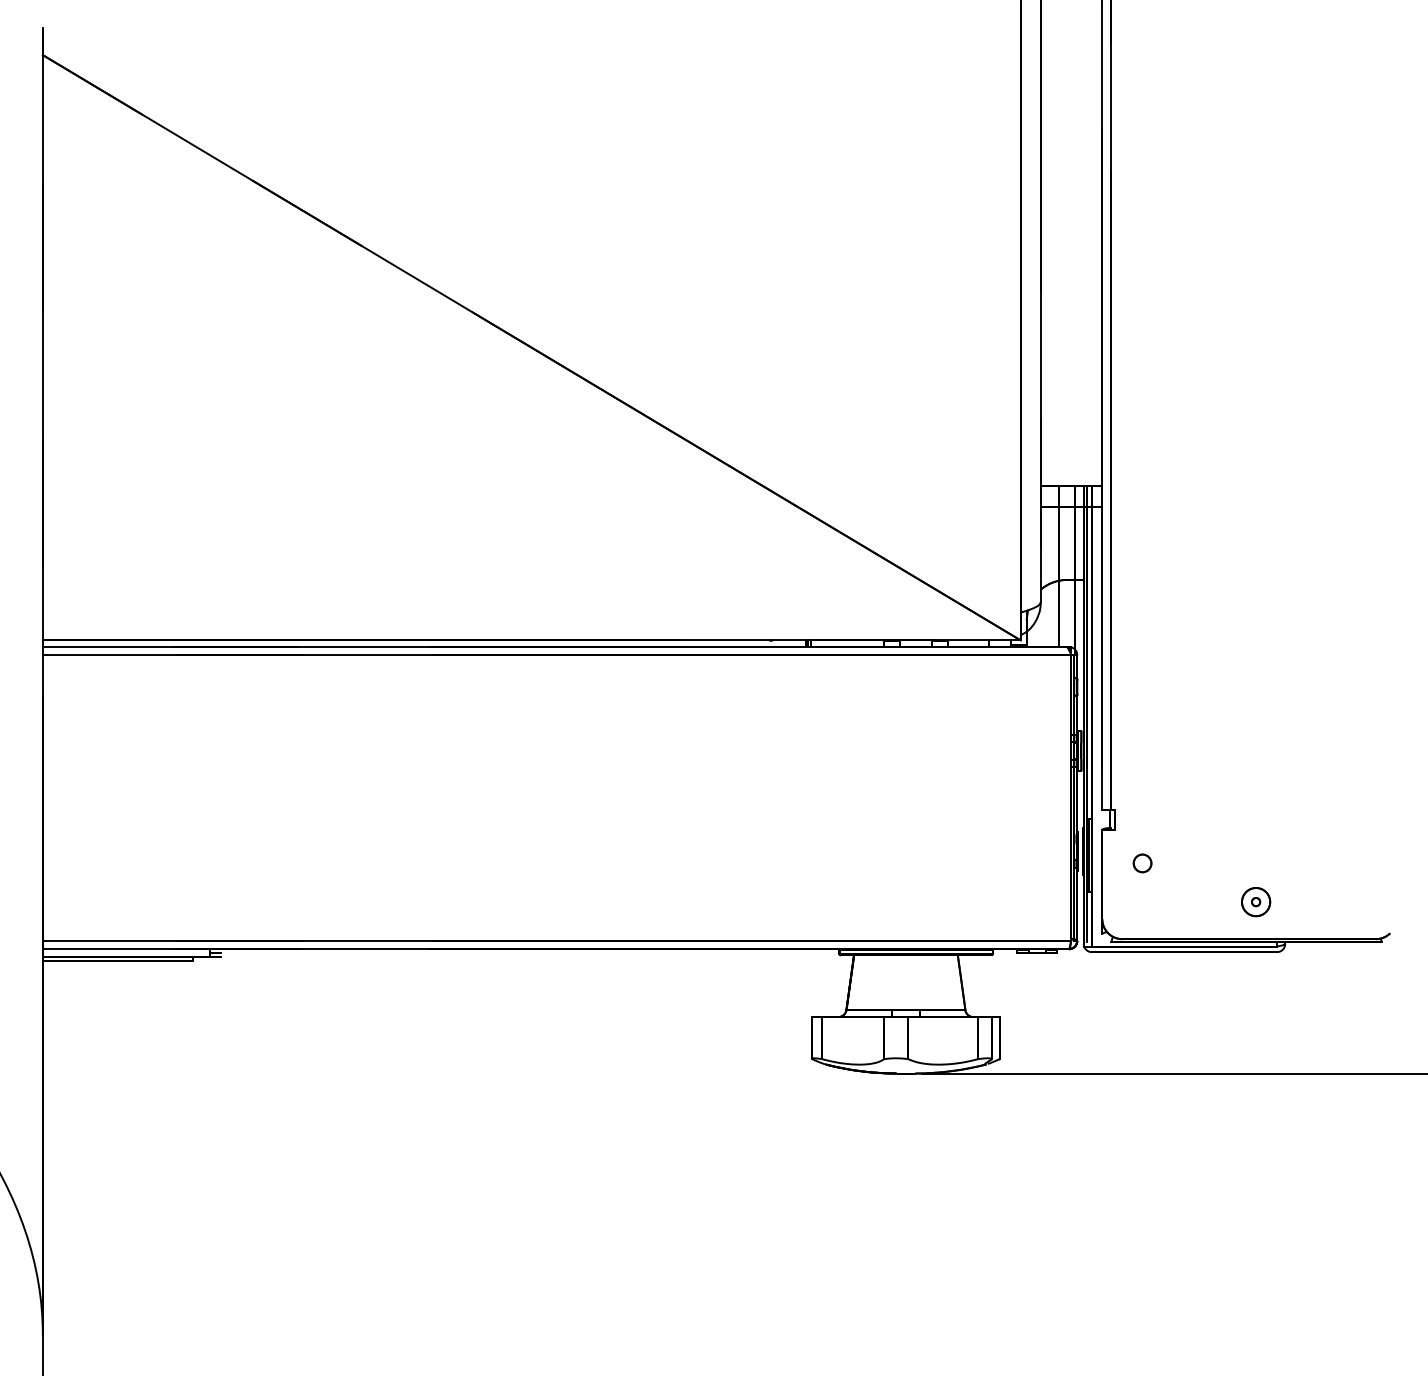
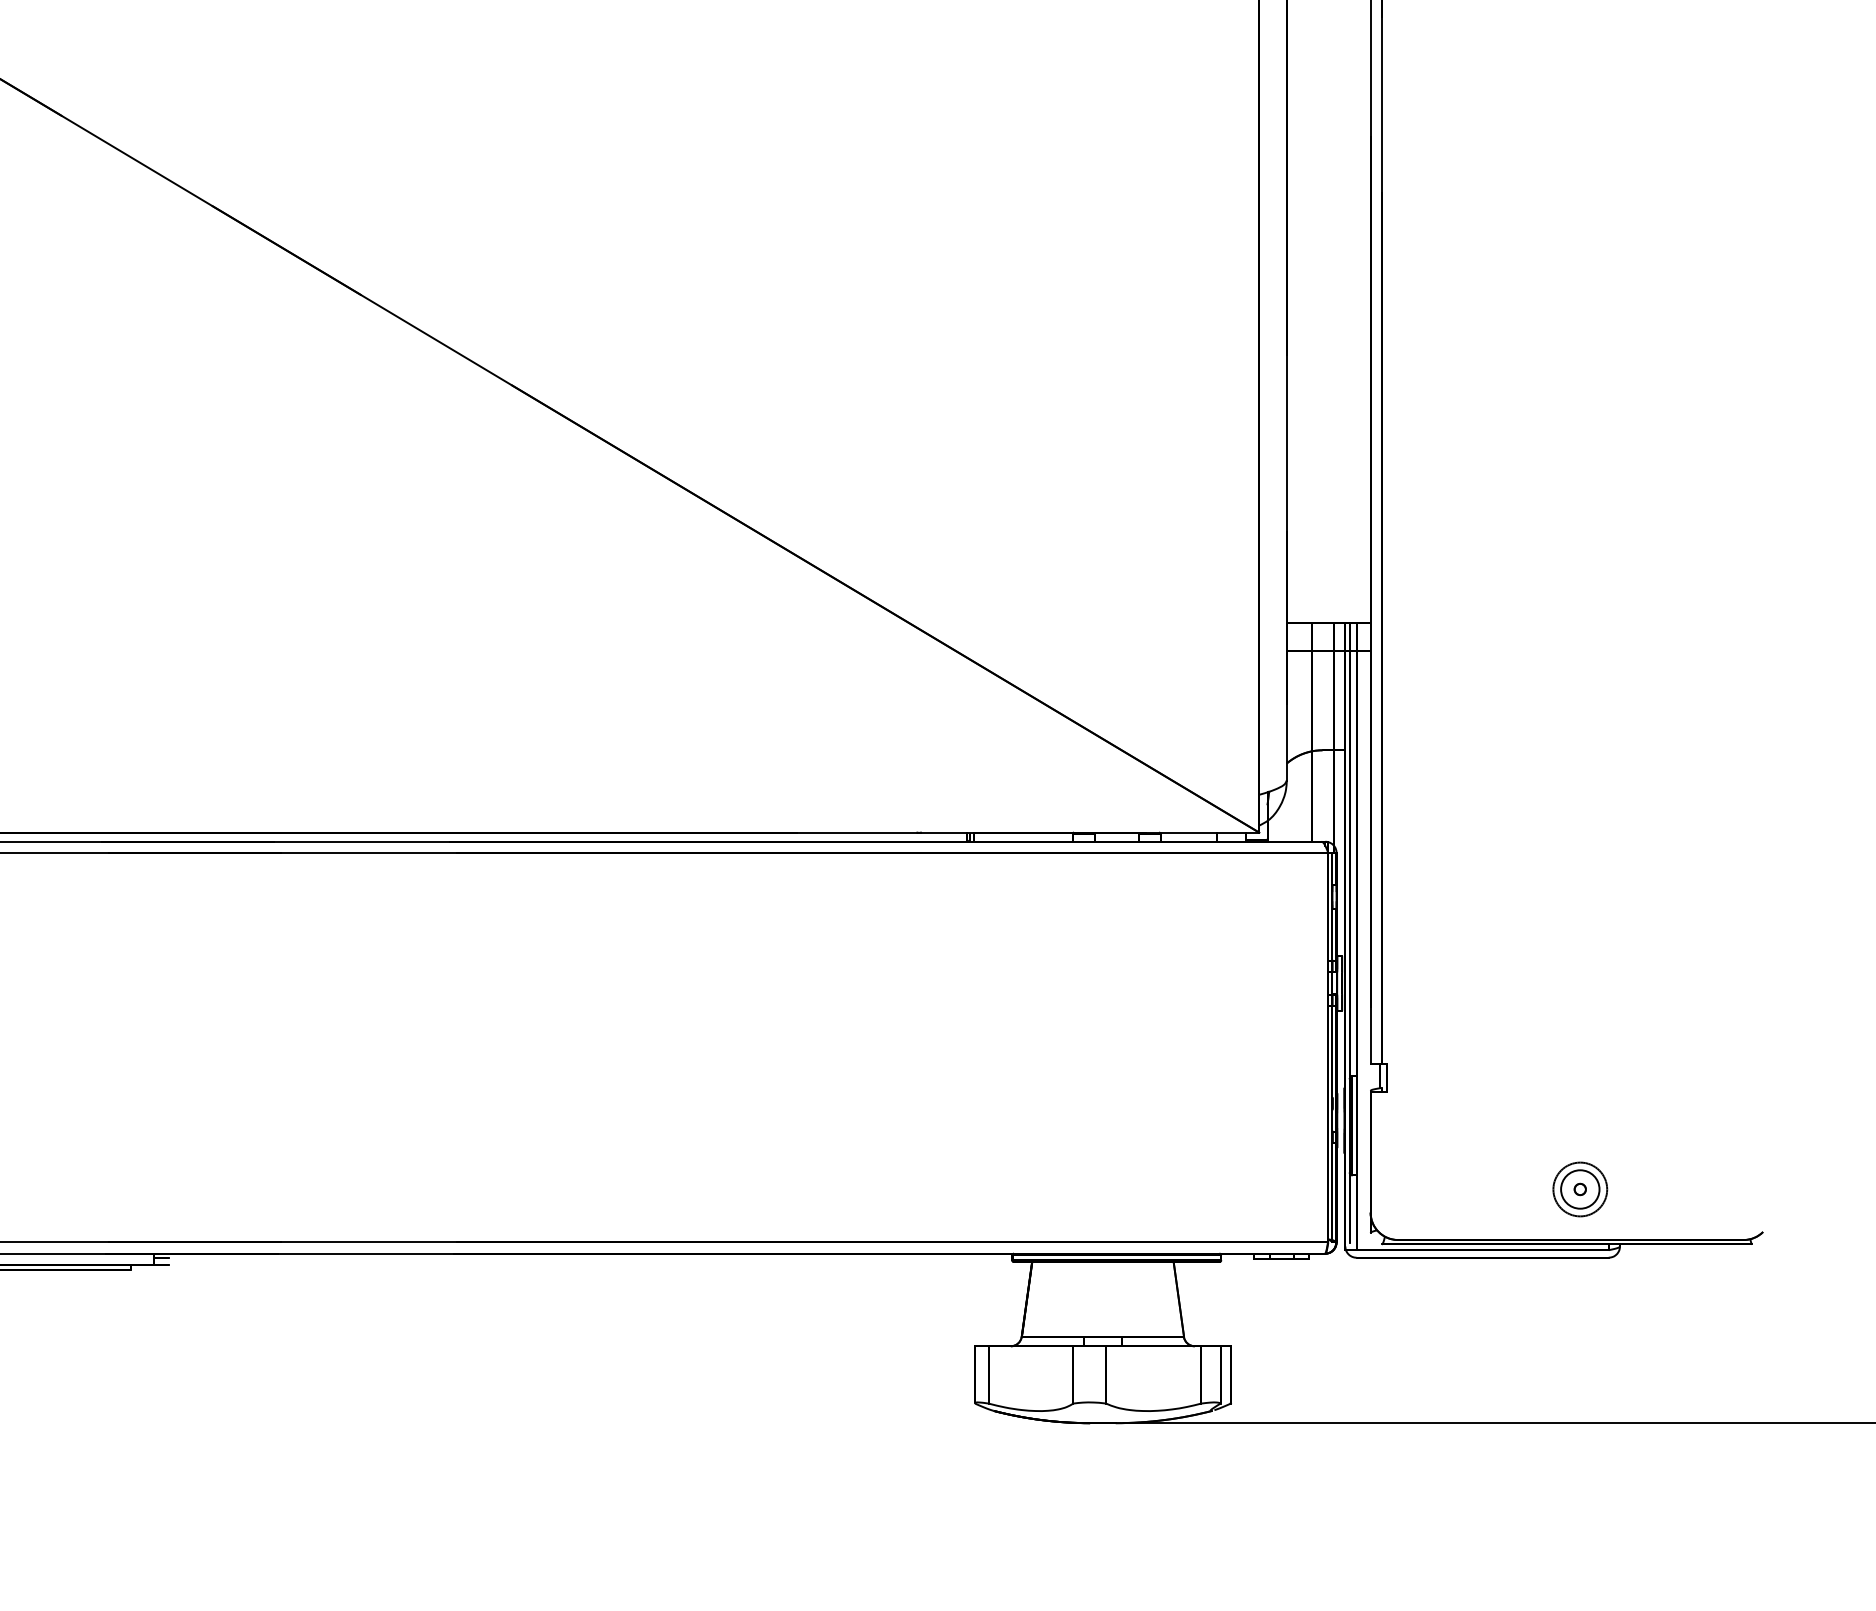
part: (1142, 863) -> (1425, 1136), removed
circle: (1256, 902) -> (1580, 1190), size x1.4

